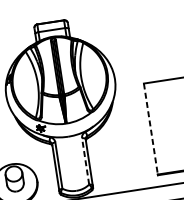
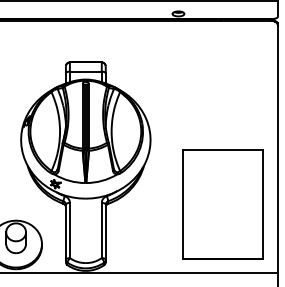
line: (150, 129) -> (183, 204), dashed -> solid
line: (85, 161) -> (101, 230), dashed -> solid

